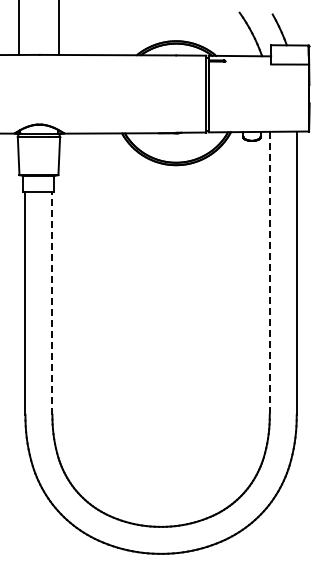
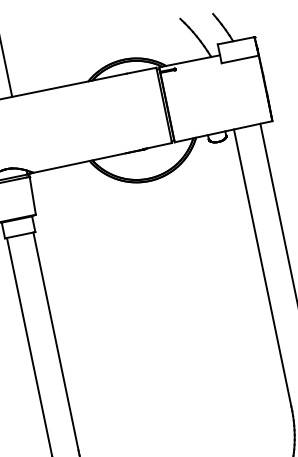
line: (269, 273) -> (262, 268), dashed -> solid
line: (52, 302) -> (55, 340), dashed -> solid

